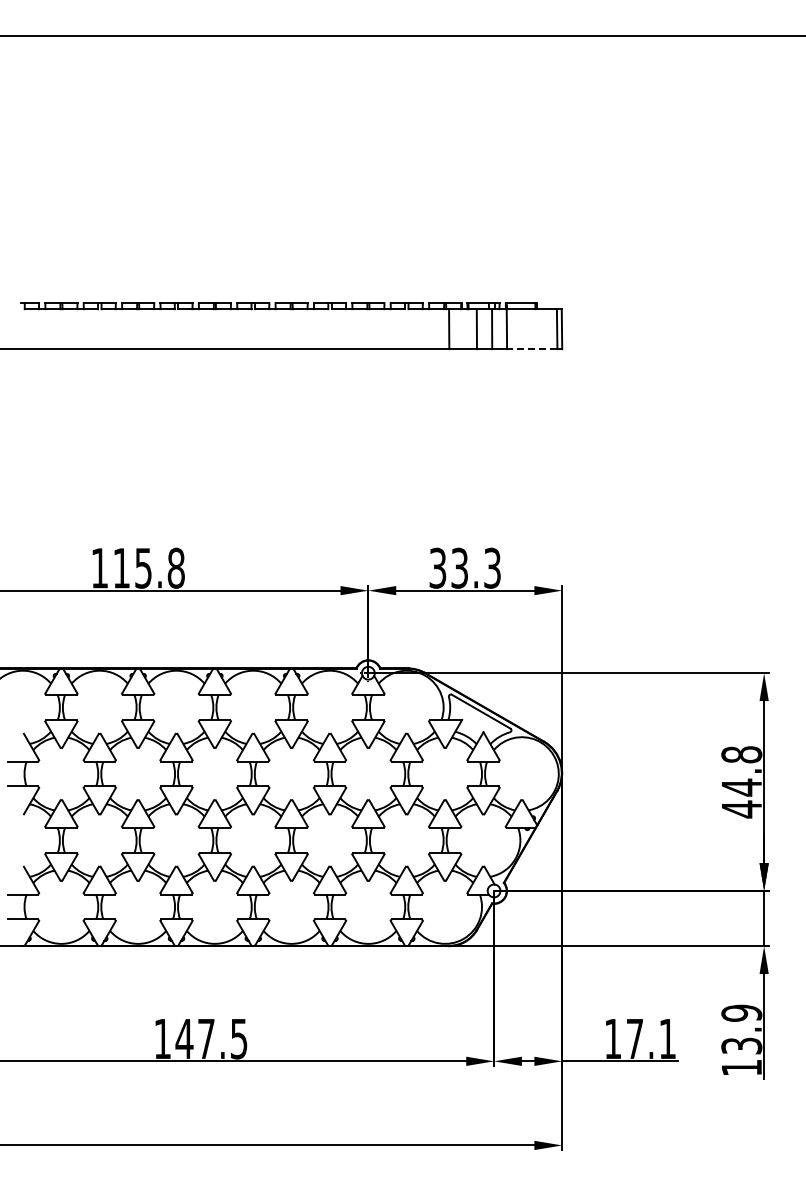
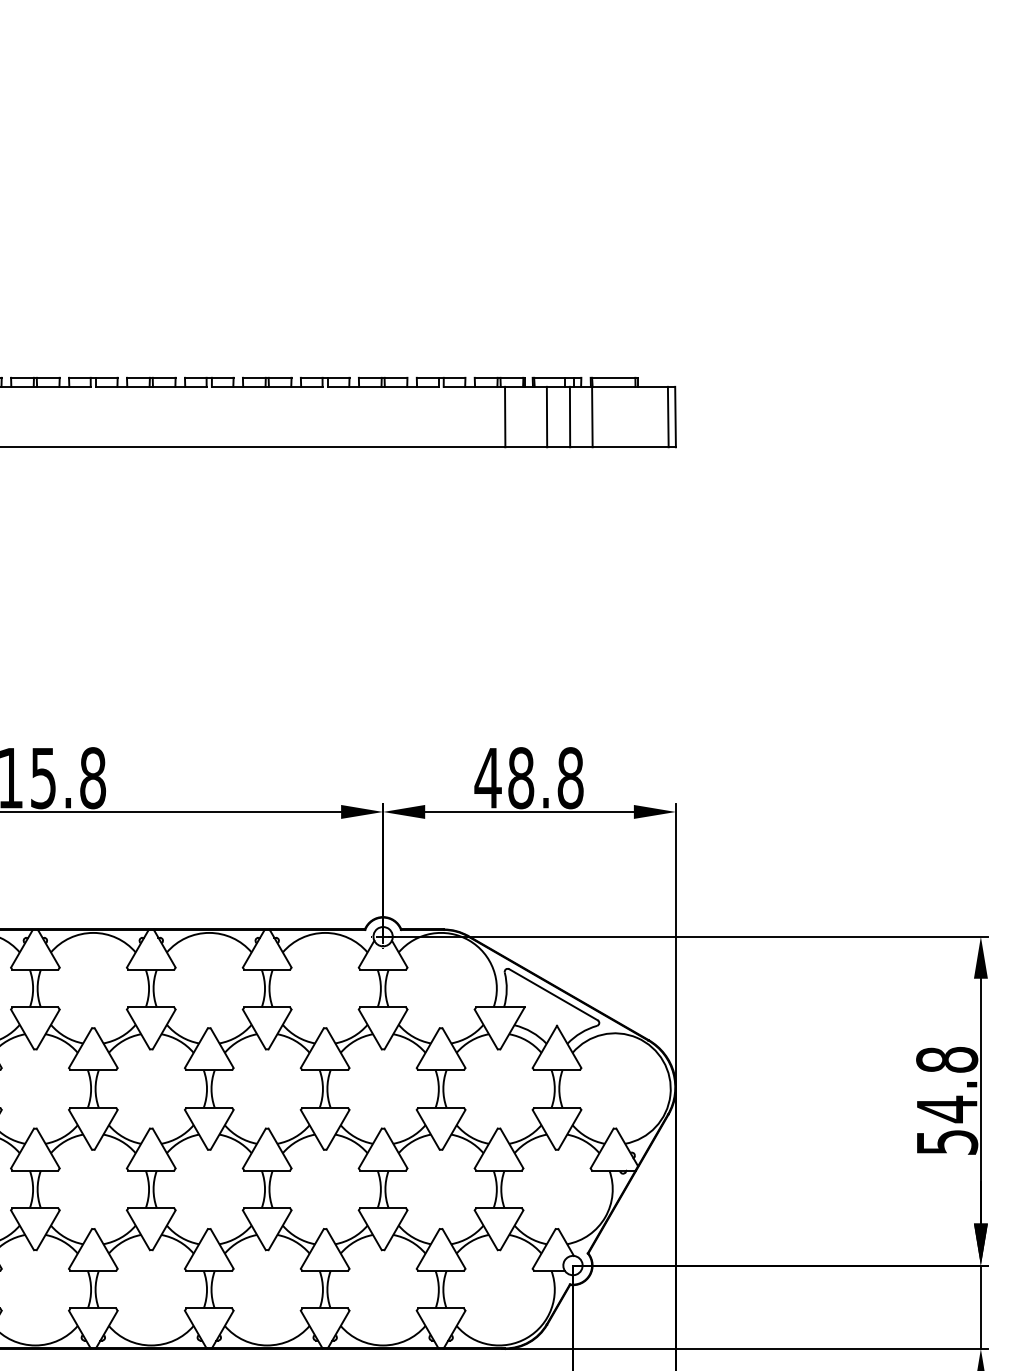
line: (531, 349) -> (629, 447), dashed -> solid
text: (464, 567) -> (528, 776), 33.3 -> 48.8
text: (742, 809) -> (948, 1142), 44.8 -> 54.8

